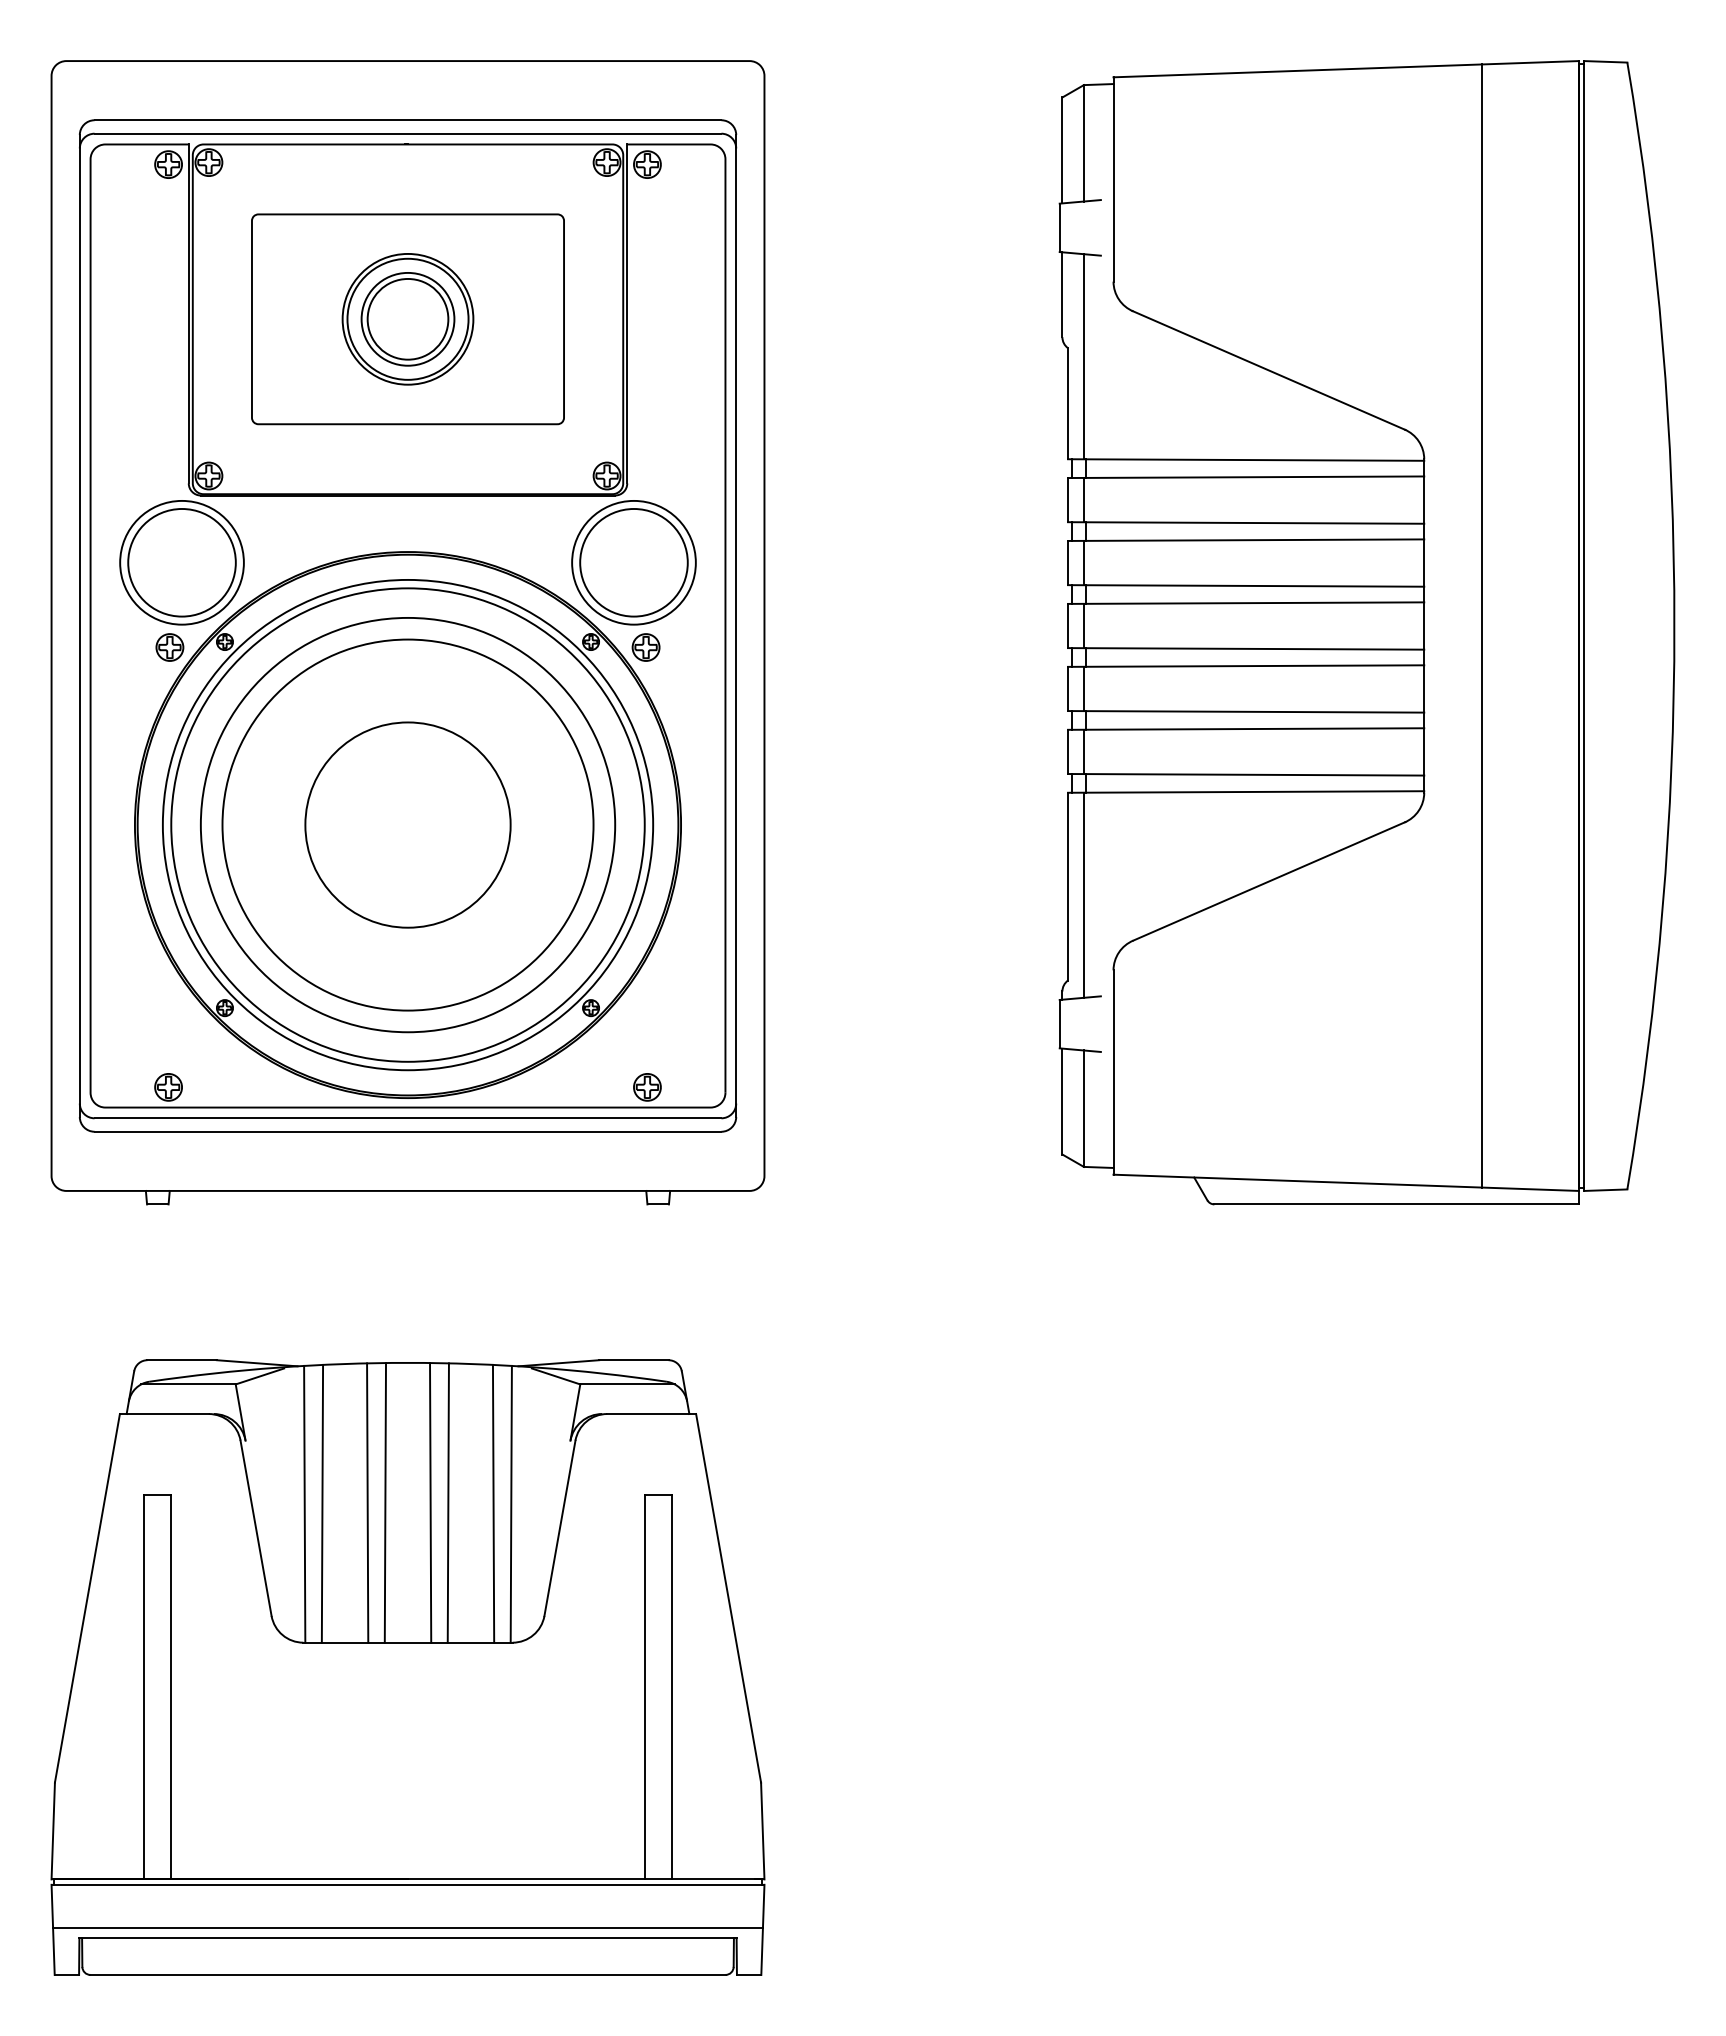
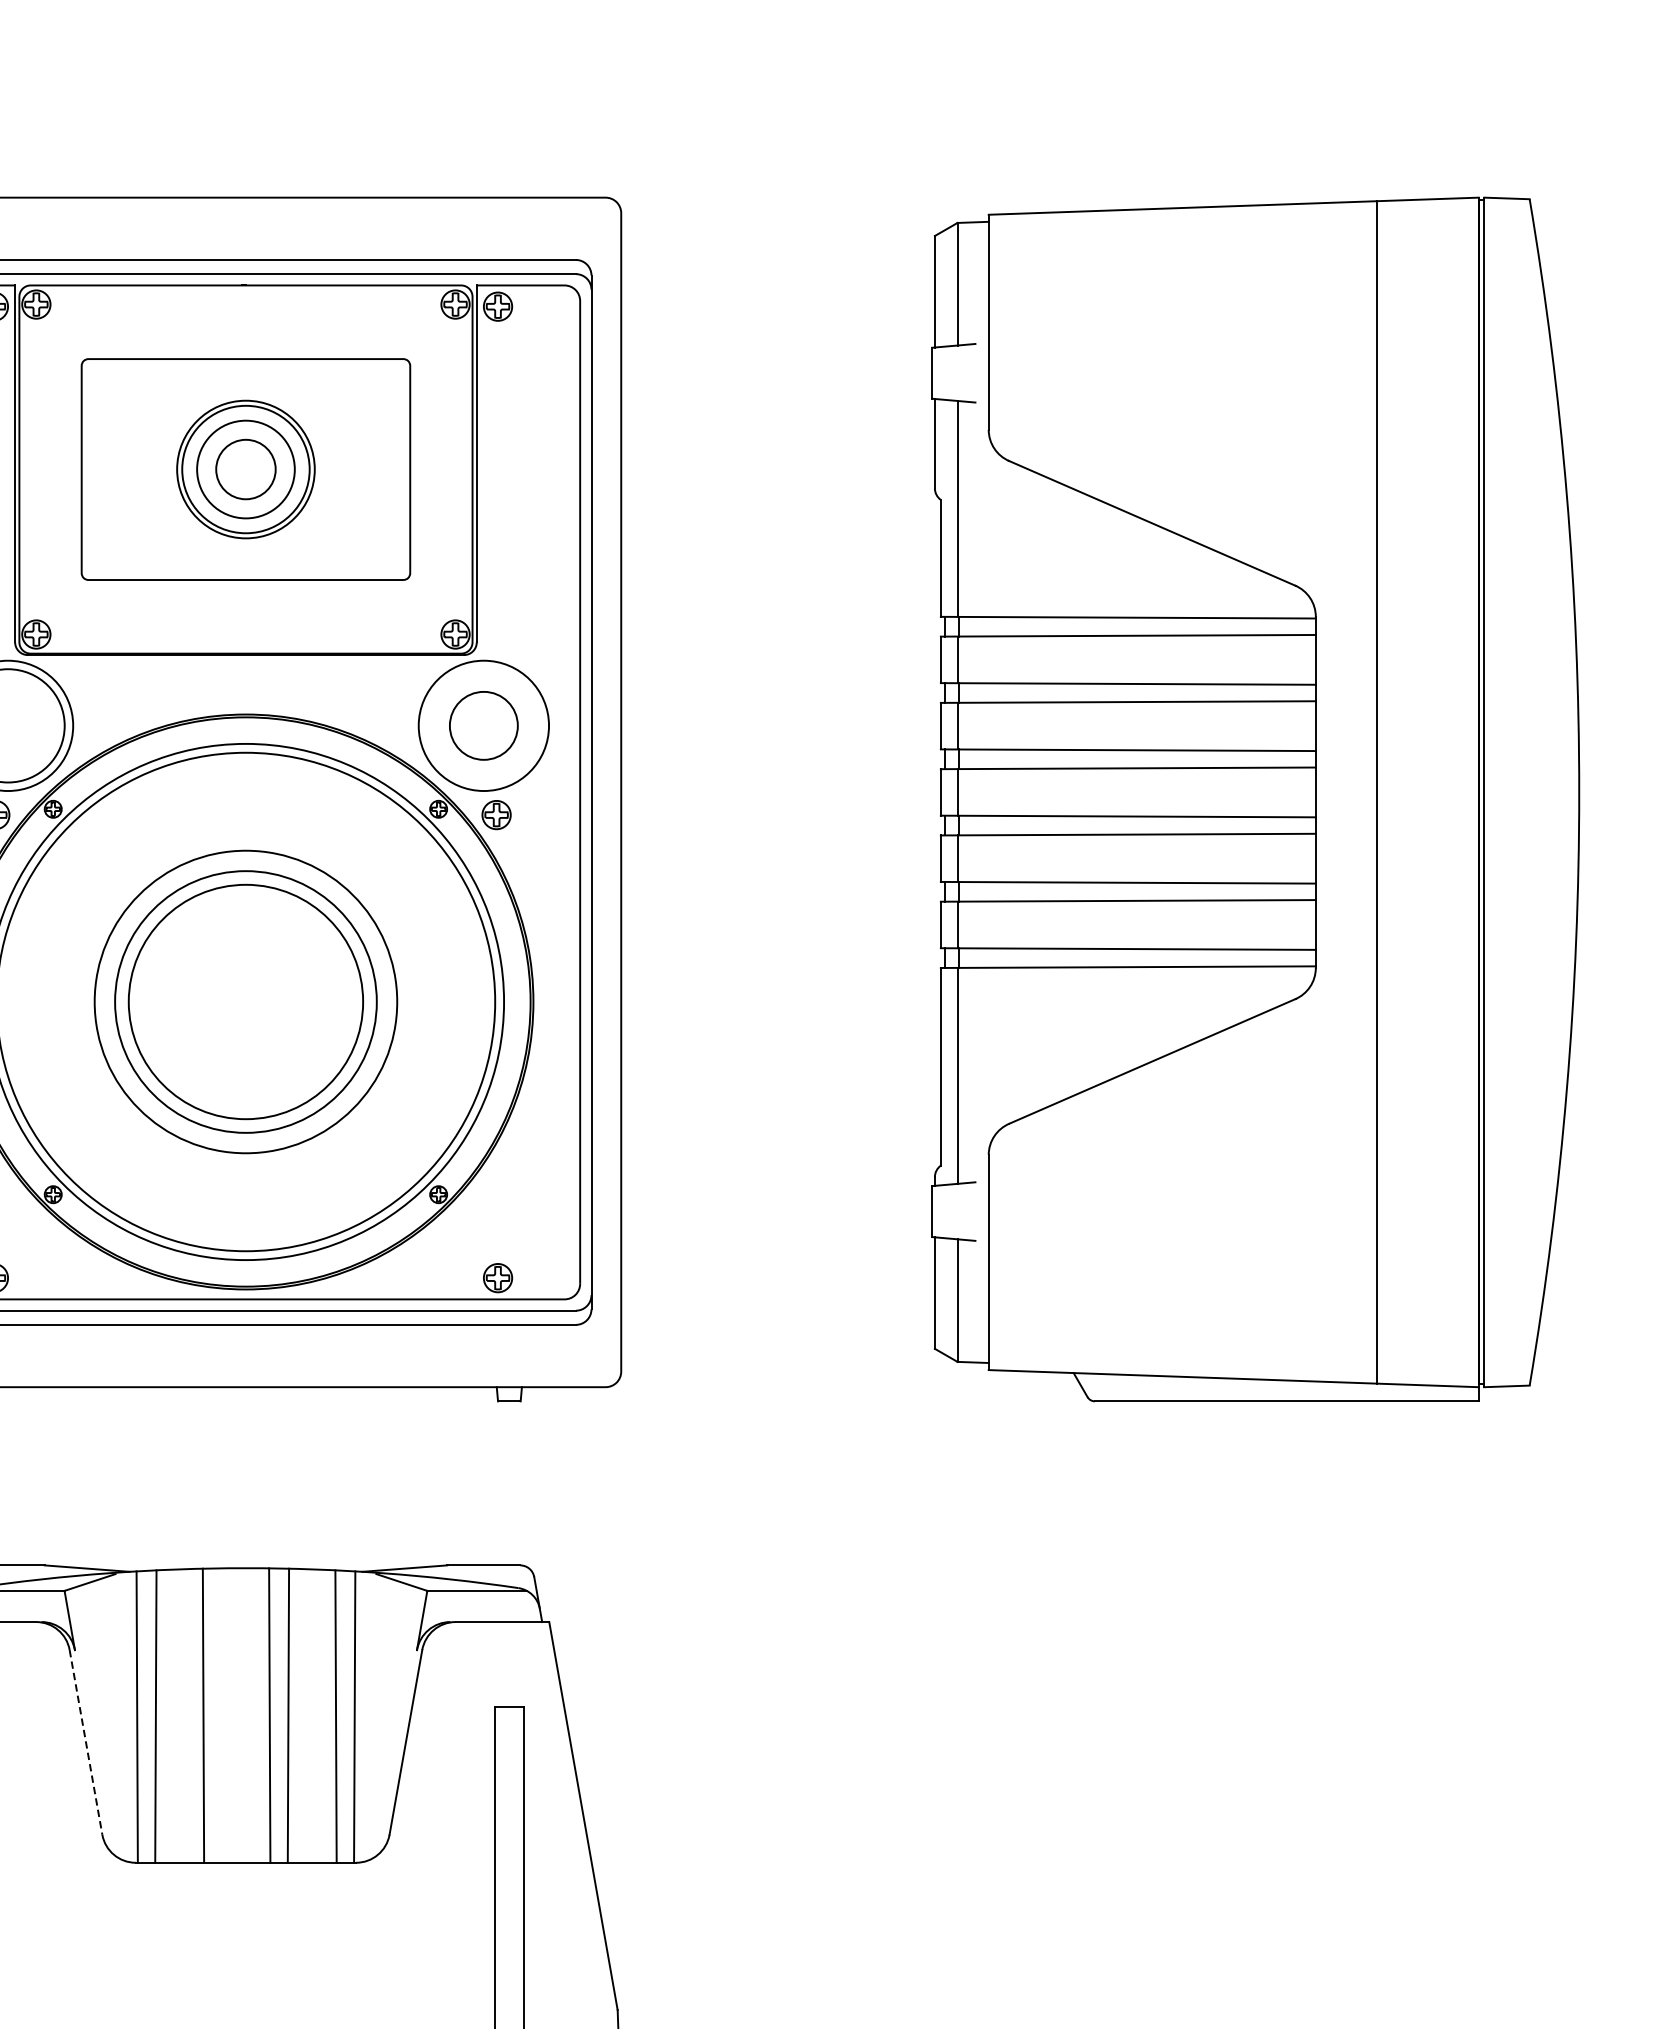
circle: (407, 318) -> (245, 468), size x0.7
circle: (633, 562) -> (483, 725), size x0.6
circle: (407, 824) -> (245, 1001), size x0.6
circle: (407, 824) -> (245, 1001), size x0.6
circle: (407, 824) -> (245, 1001), size x1.4
line: (385, 1502) -> (222, 1715), removed
line: (256, 1528) -> (86, 1742), solid -> dashed

